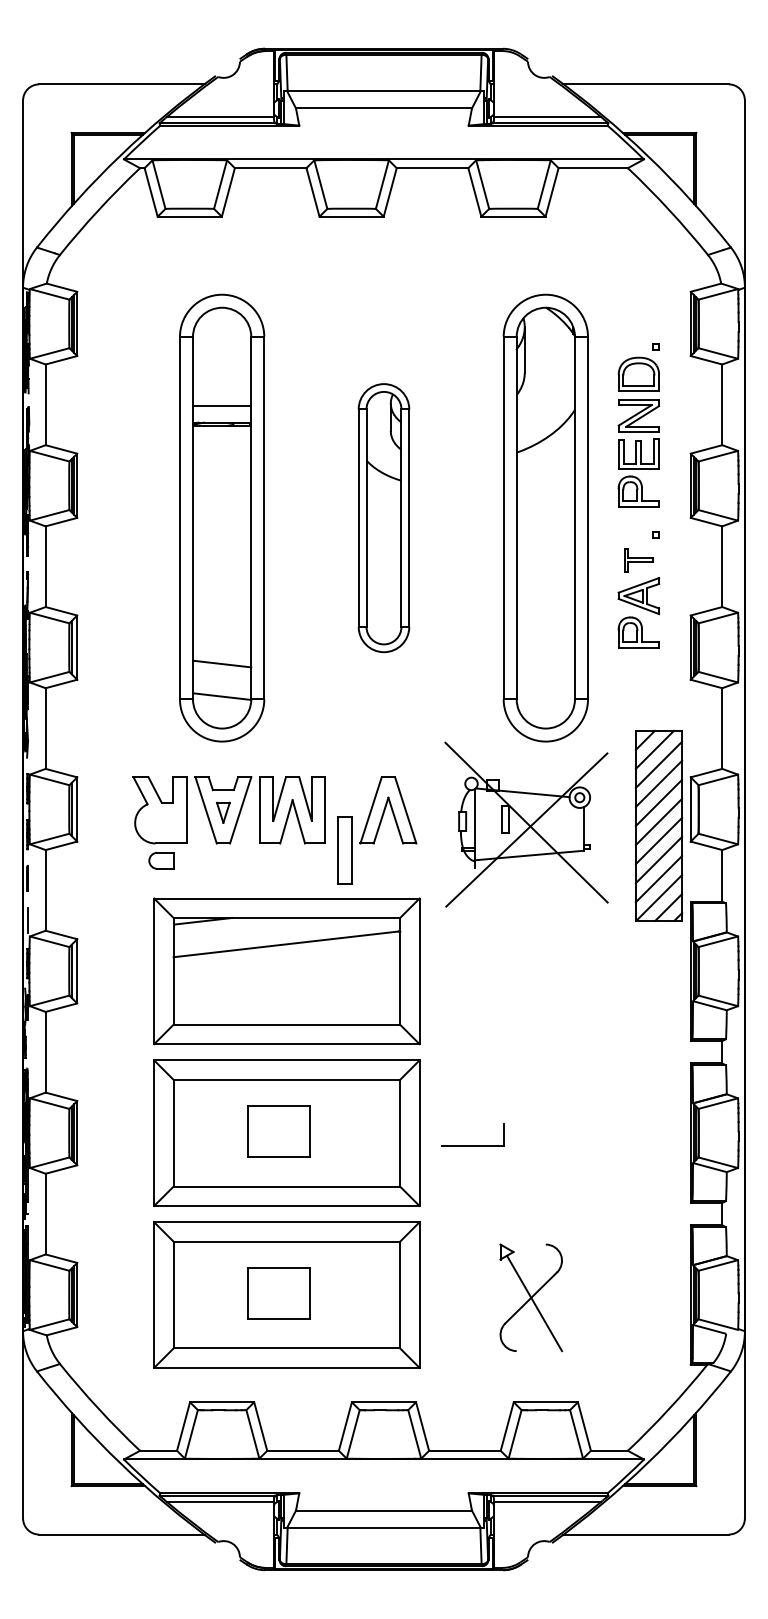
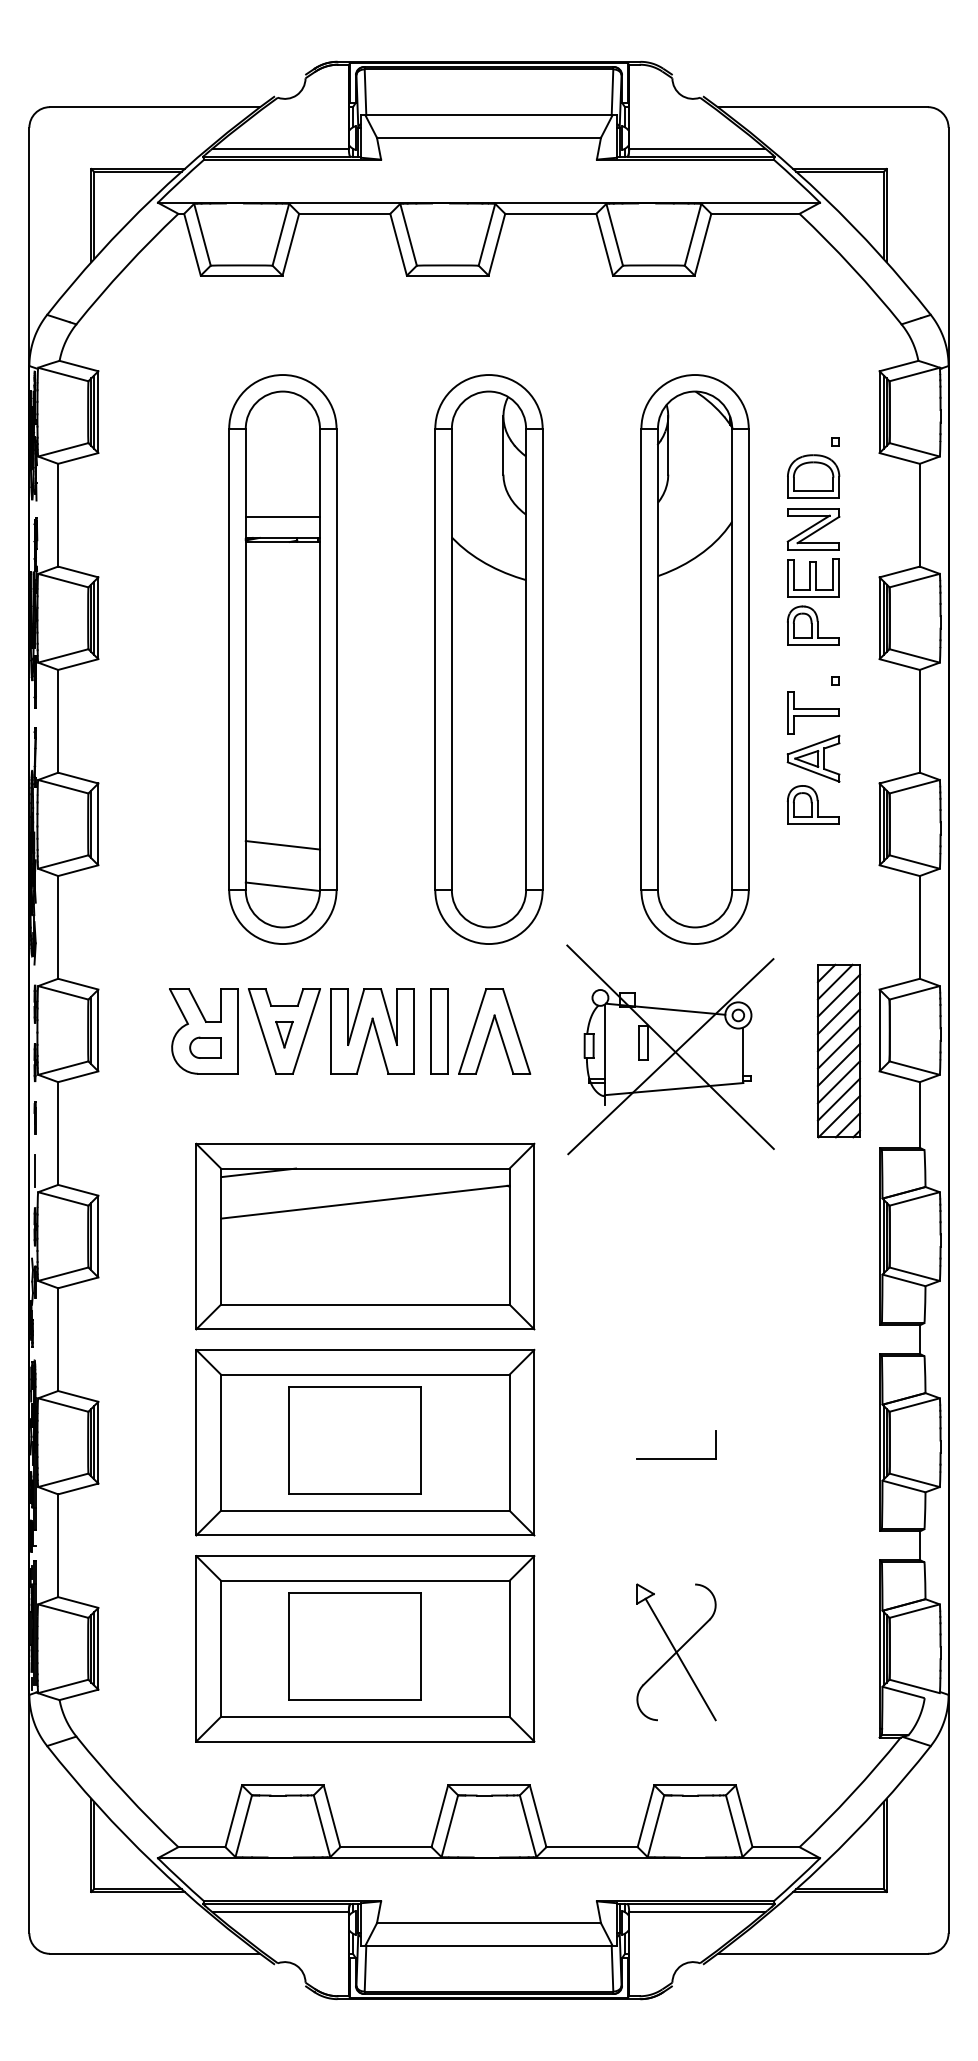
part: (383, 518) -> (488, 659), size x1.67
part: (638, 559) -> (813, 712), size x1.43
part: (658, 825) -> (838, 1050), size x0.71
part: (345, 850) -> (439, 1031), moved
part: (161, 860) -> (205, 1047), moved
part: (278, 1131) -> (354, 1440), size x1.67
part: (473, 1145) -> (676, 1458), moved
part: (278, 1293) -> (354, 1646), size x1.67

